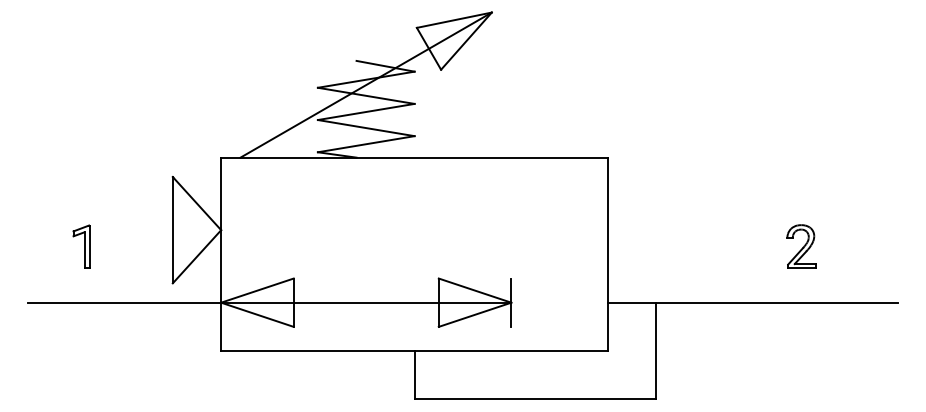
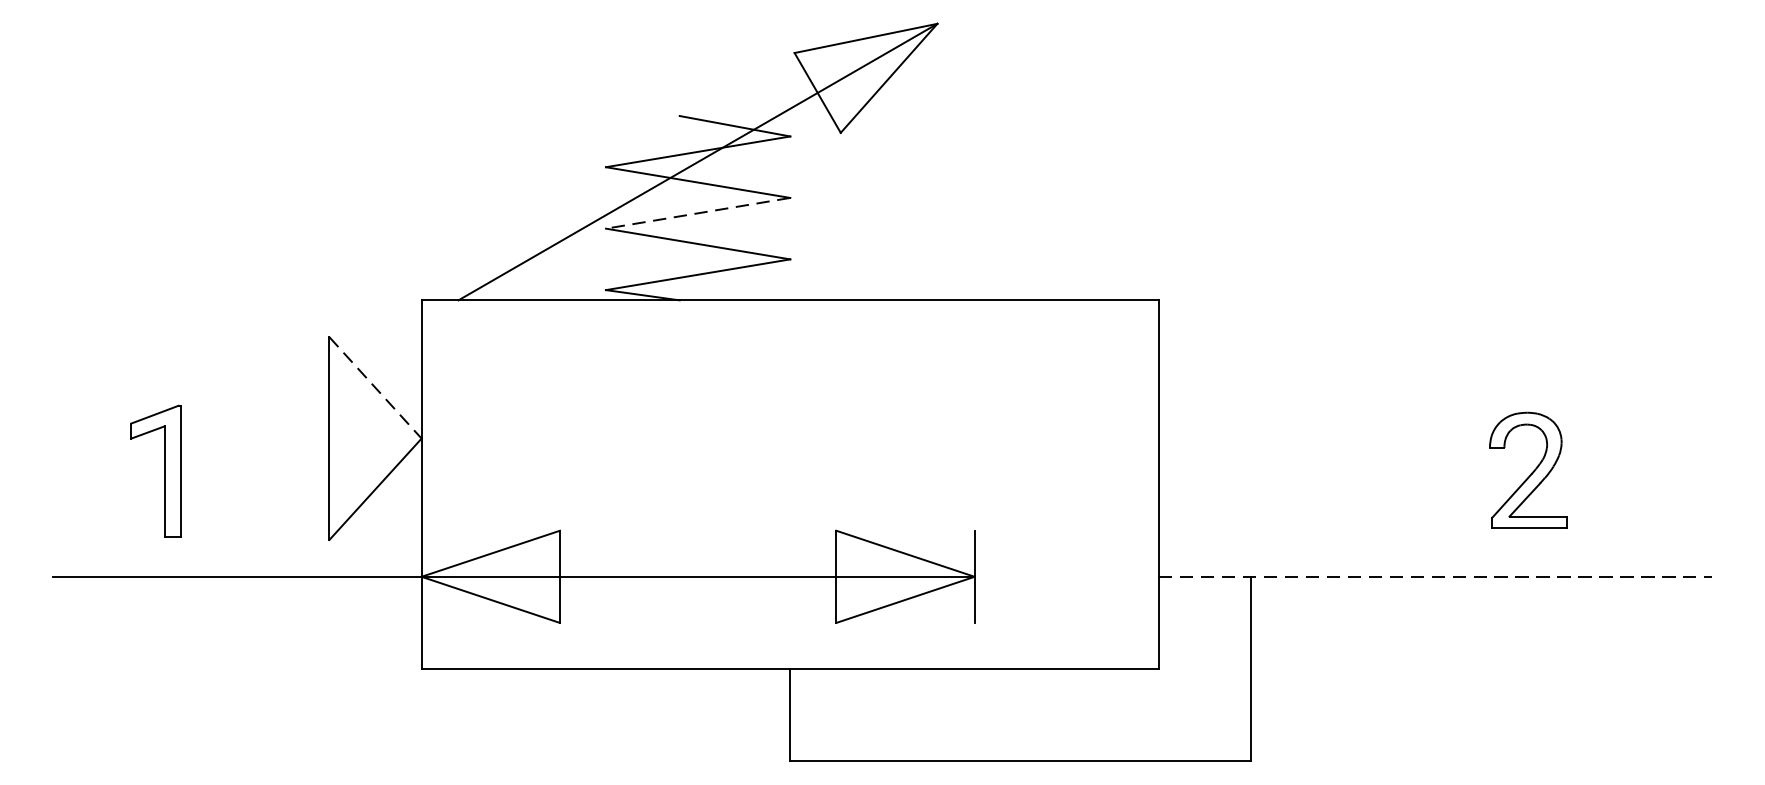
line: (365, 112) -> (696, 214), solid -> dashed
line: (197, 203) -> (376, 387), solid -> dashed
part: (81, 246) -> (155, 469), size x1.6
part: (801, 246) -> (1527, 469), size x1.4
line: (753, 302) -> (1436, 576), solid -> dashed

